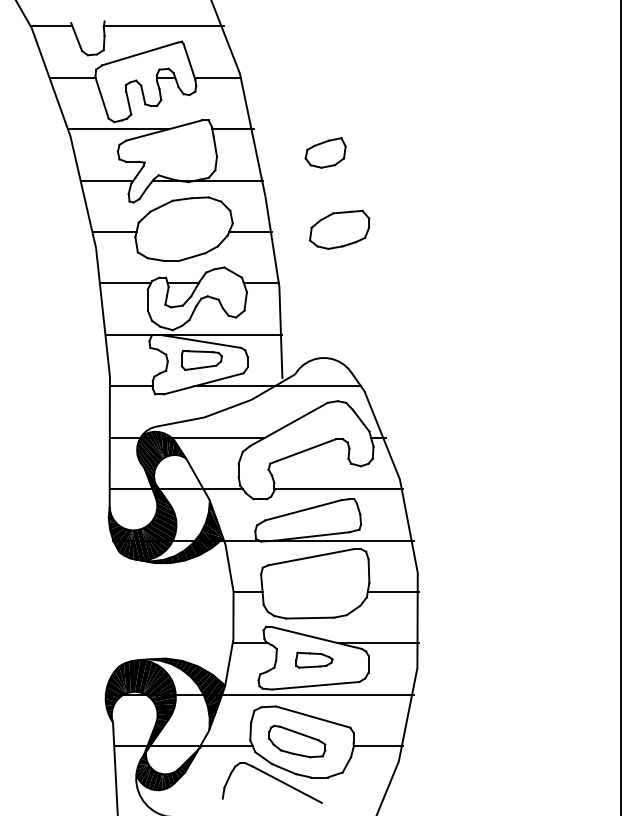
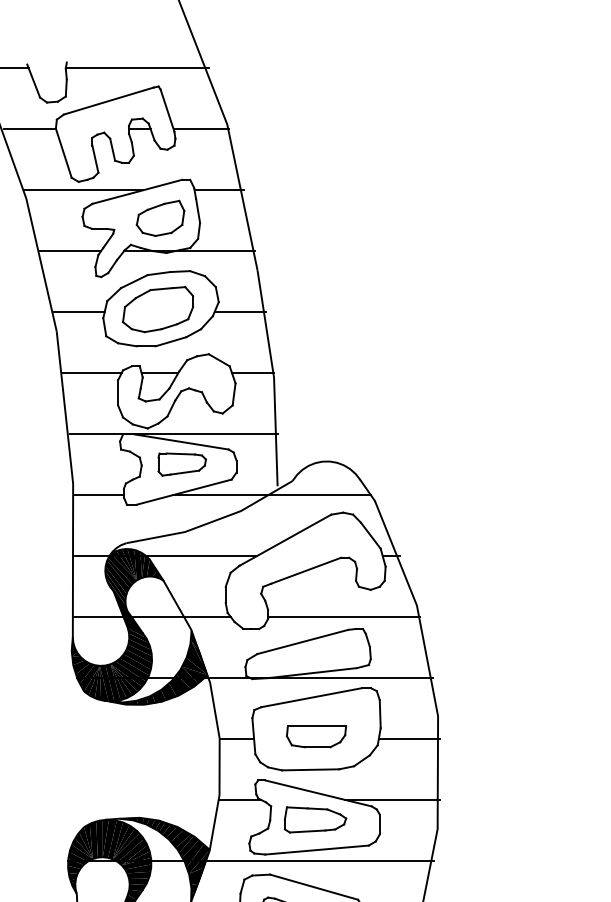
part: (325, 152) -> (160, 217), moved
part: (339, 229) -> (157, 309), moved
part: (315, 590) -> (316, 737), added
part: (314, 659) -> (315, 818), size x1.43

